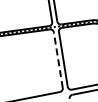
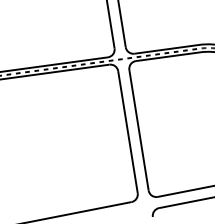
line: (58, 59) -> (128, 130), dashed -> solid

